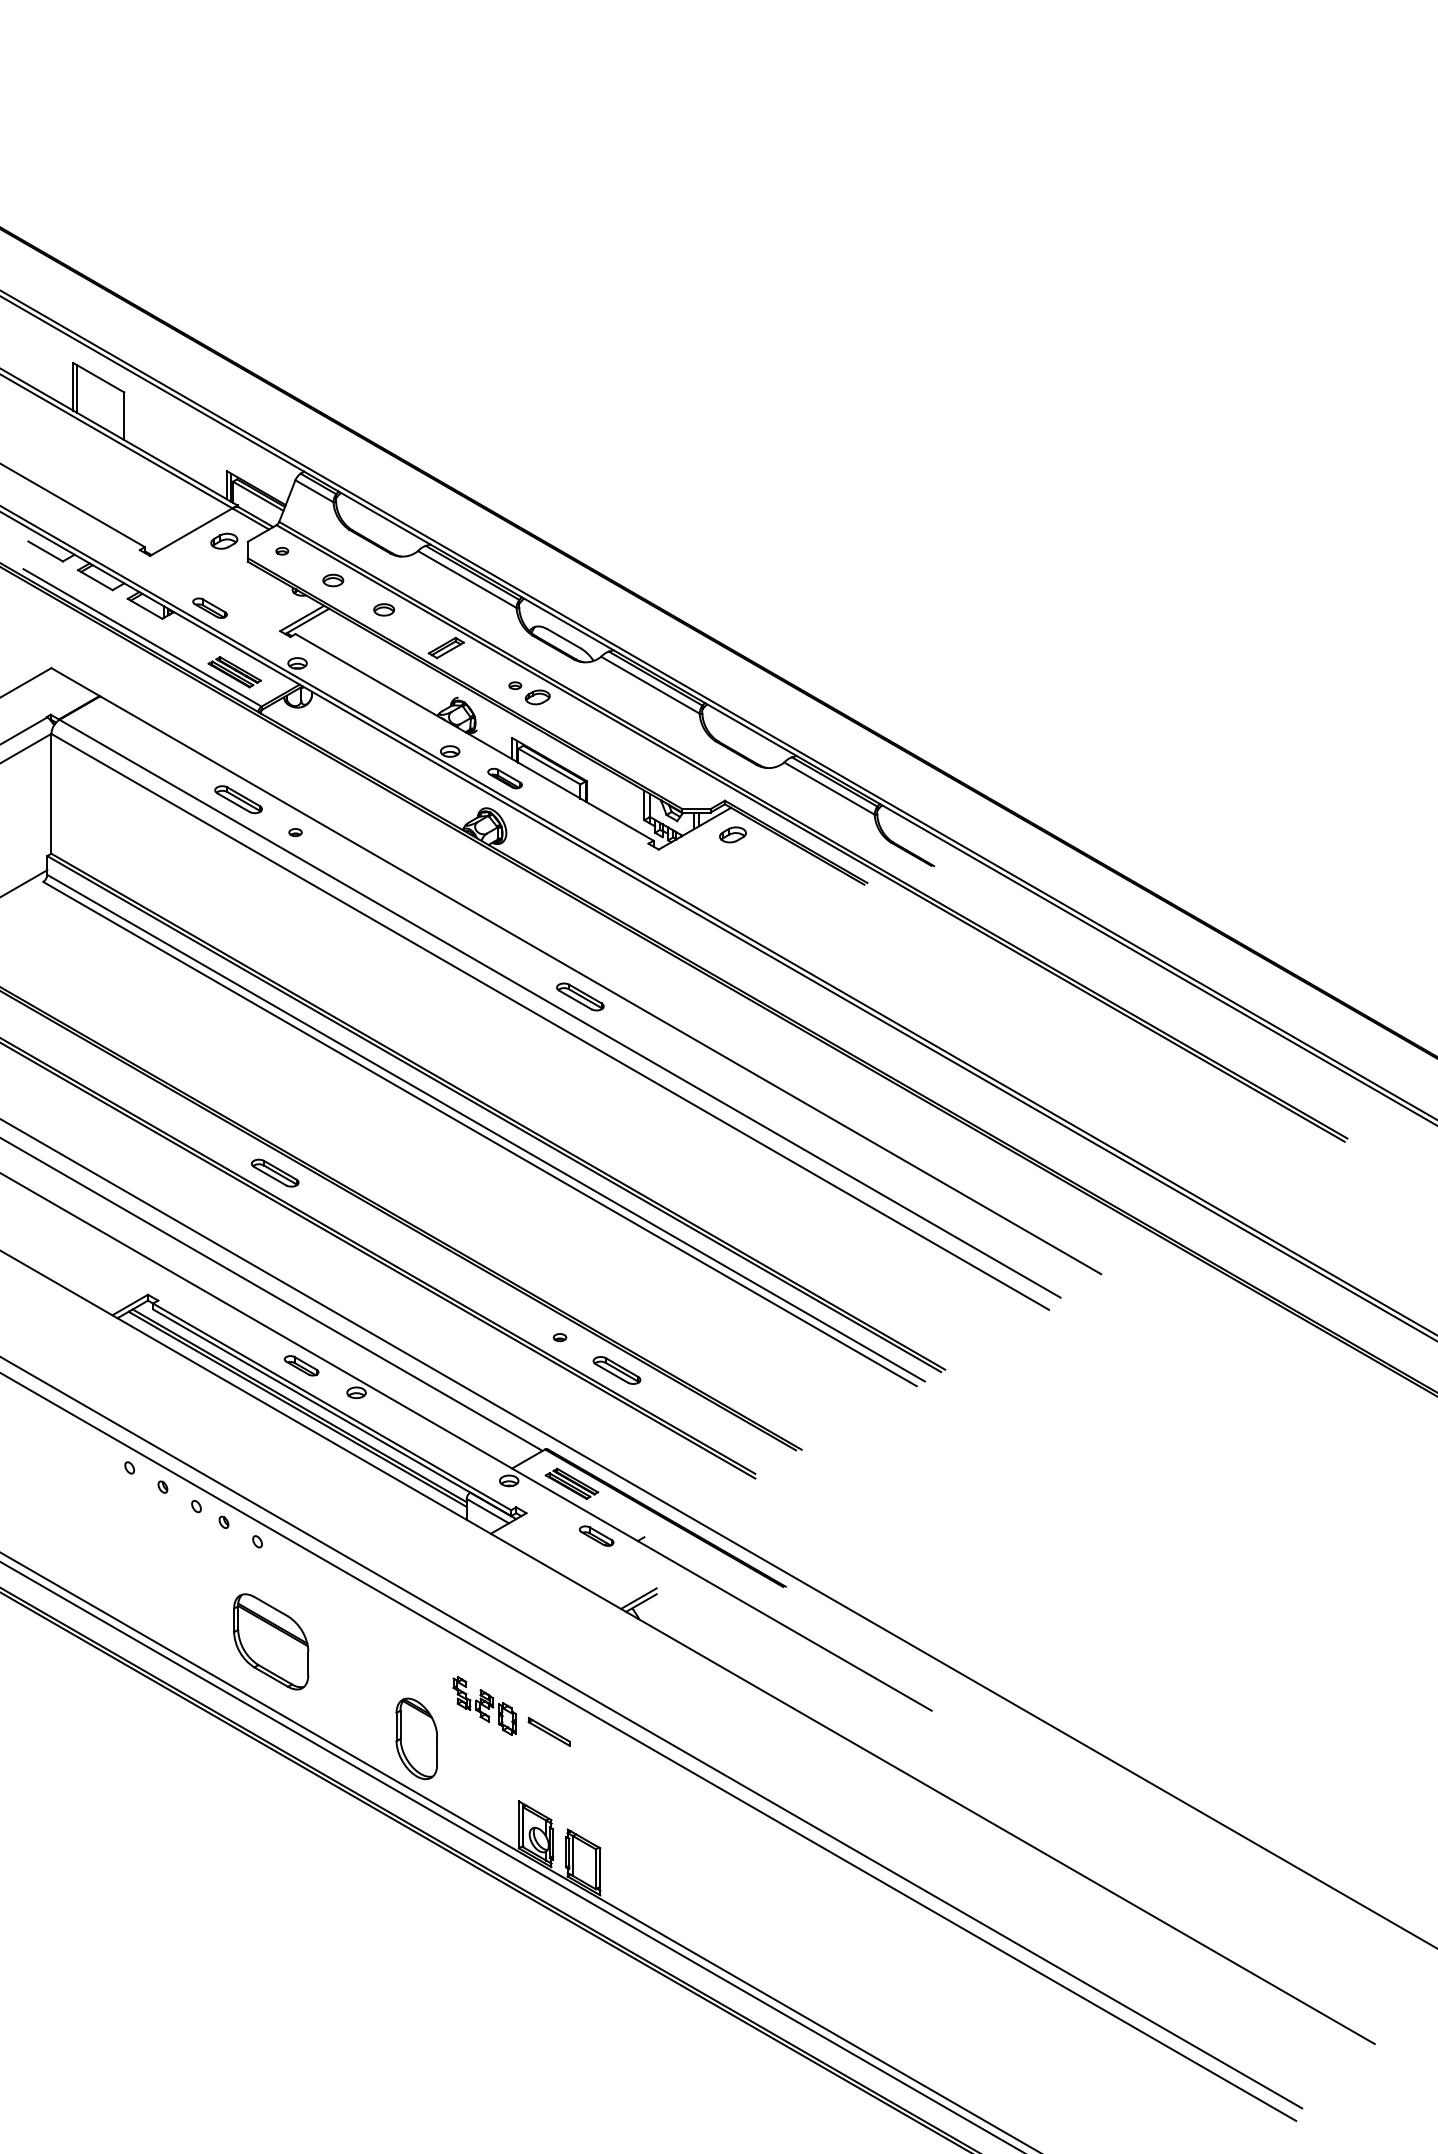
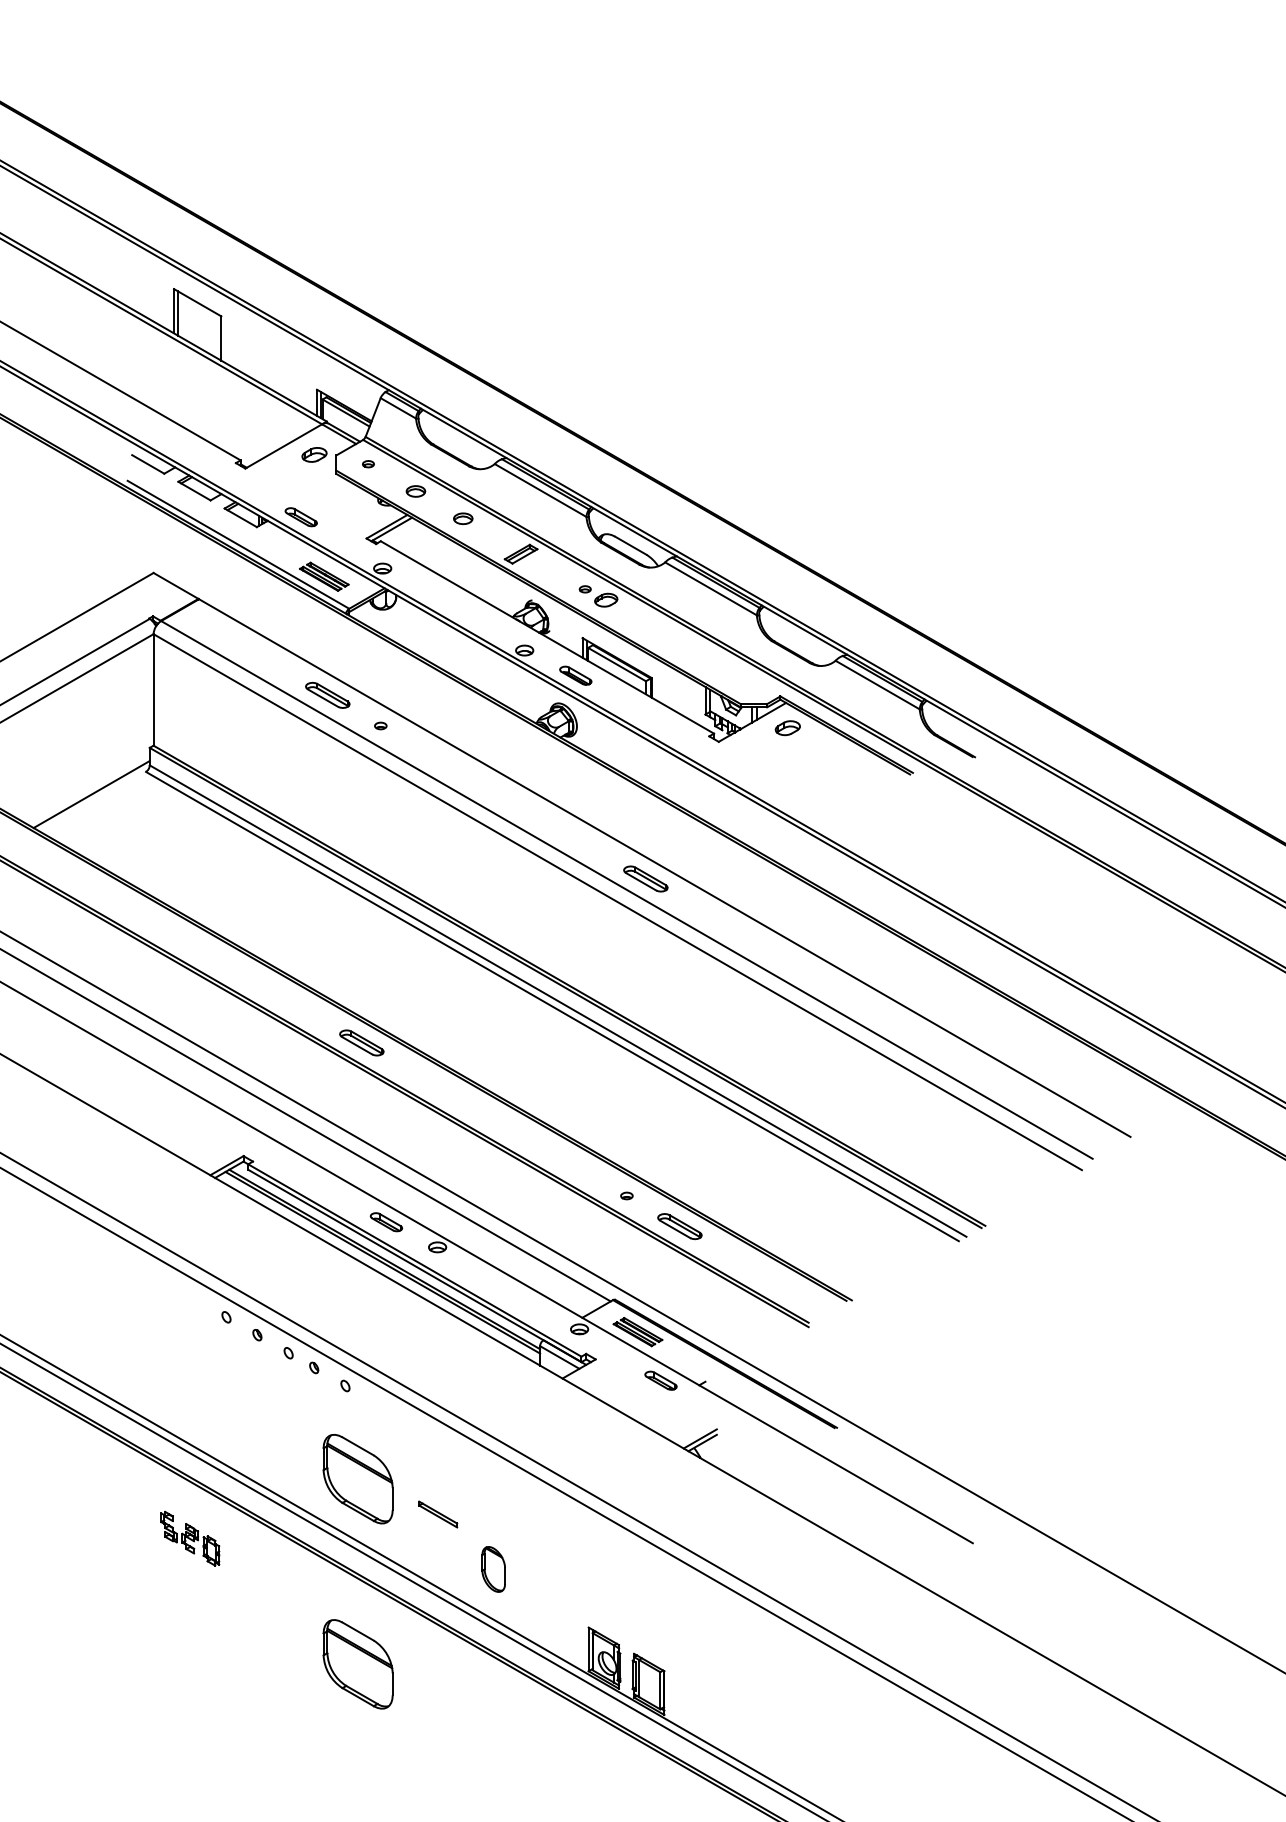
part: (484, 1705) -> (189, 1538), moved
part: (548, 1731) -> (437, 1514), moved
part: (416, 1738) -> (493, 1569), size x0.6
part: (271, 1840) -> (358, 1663), added

